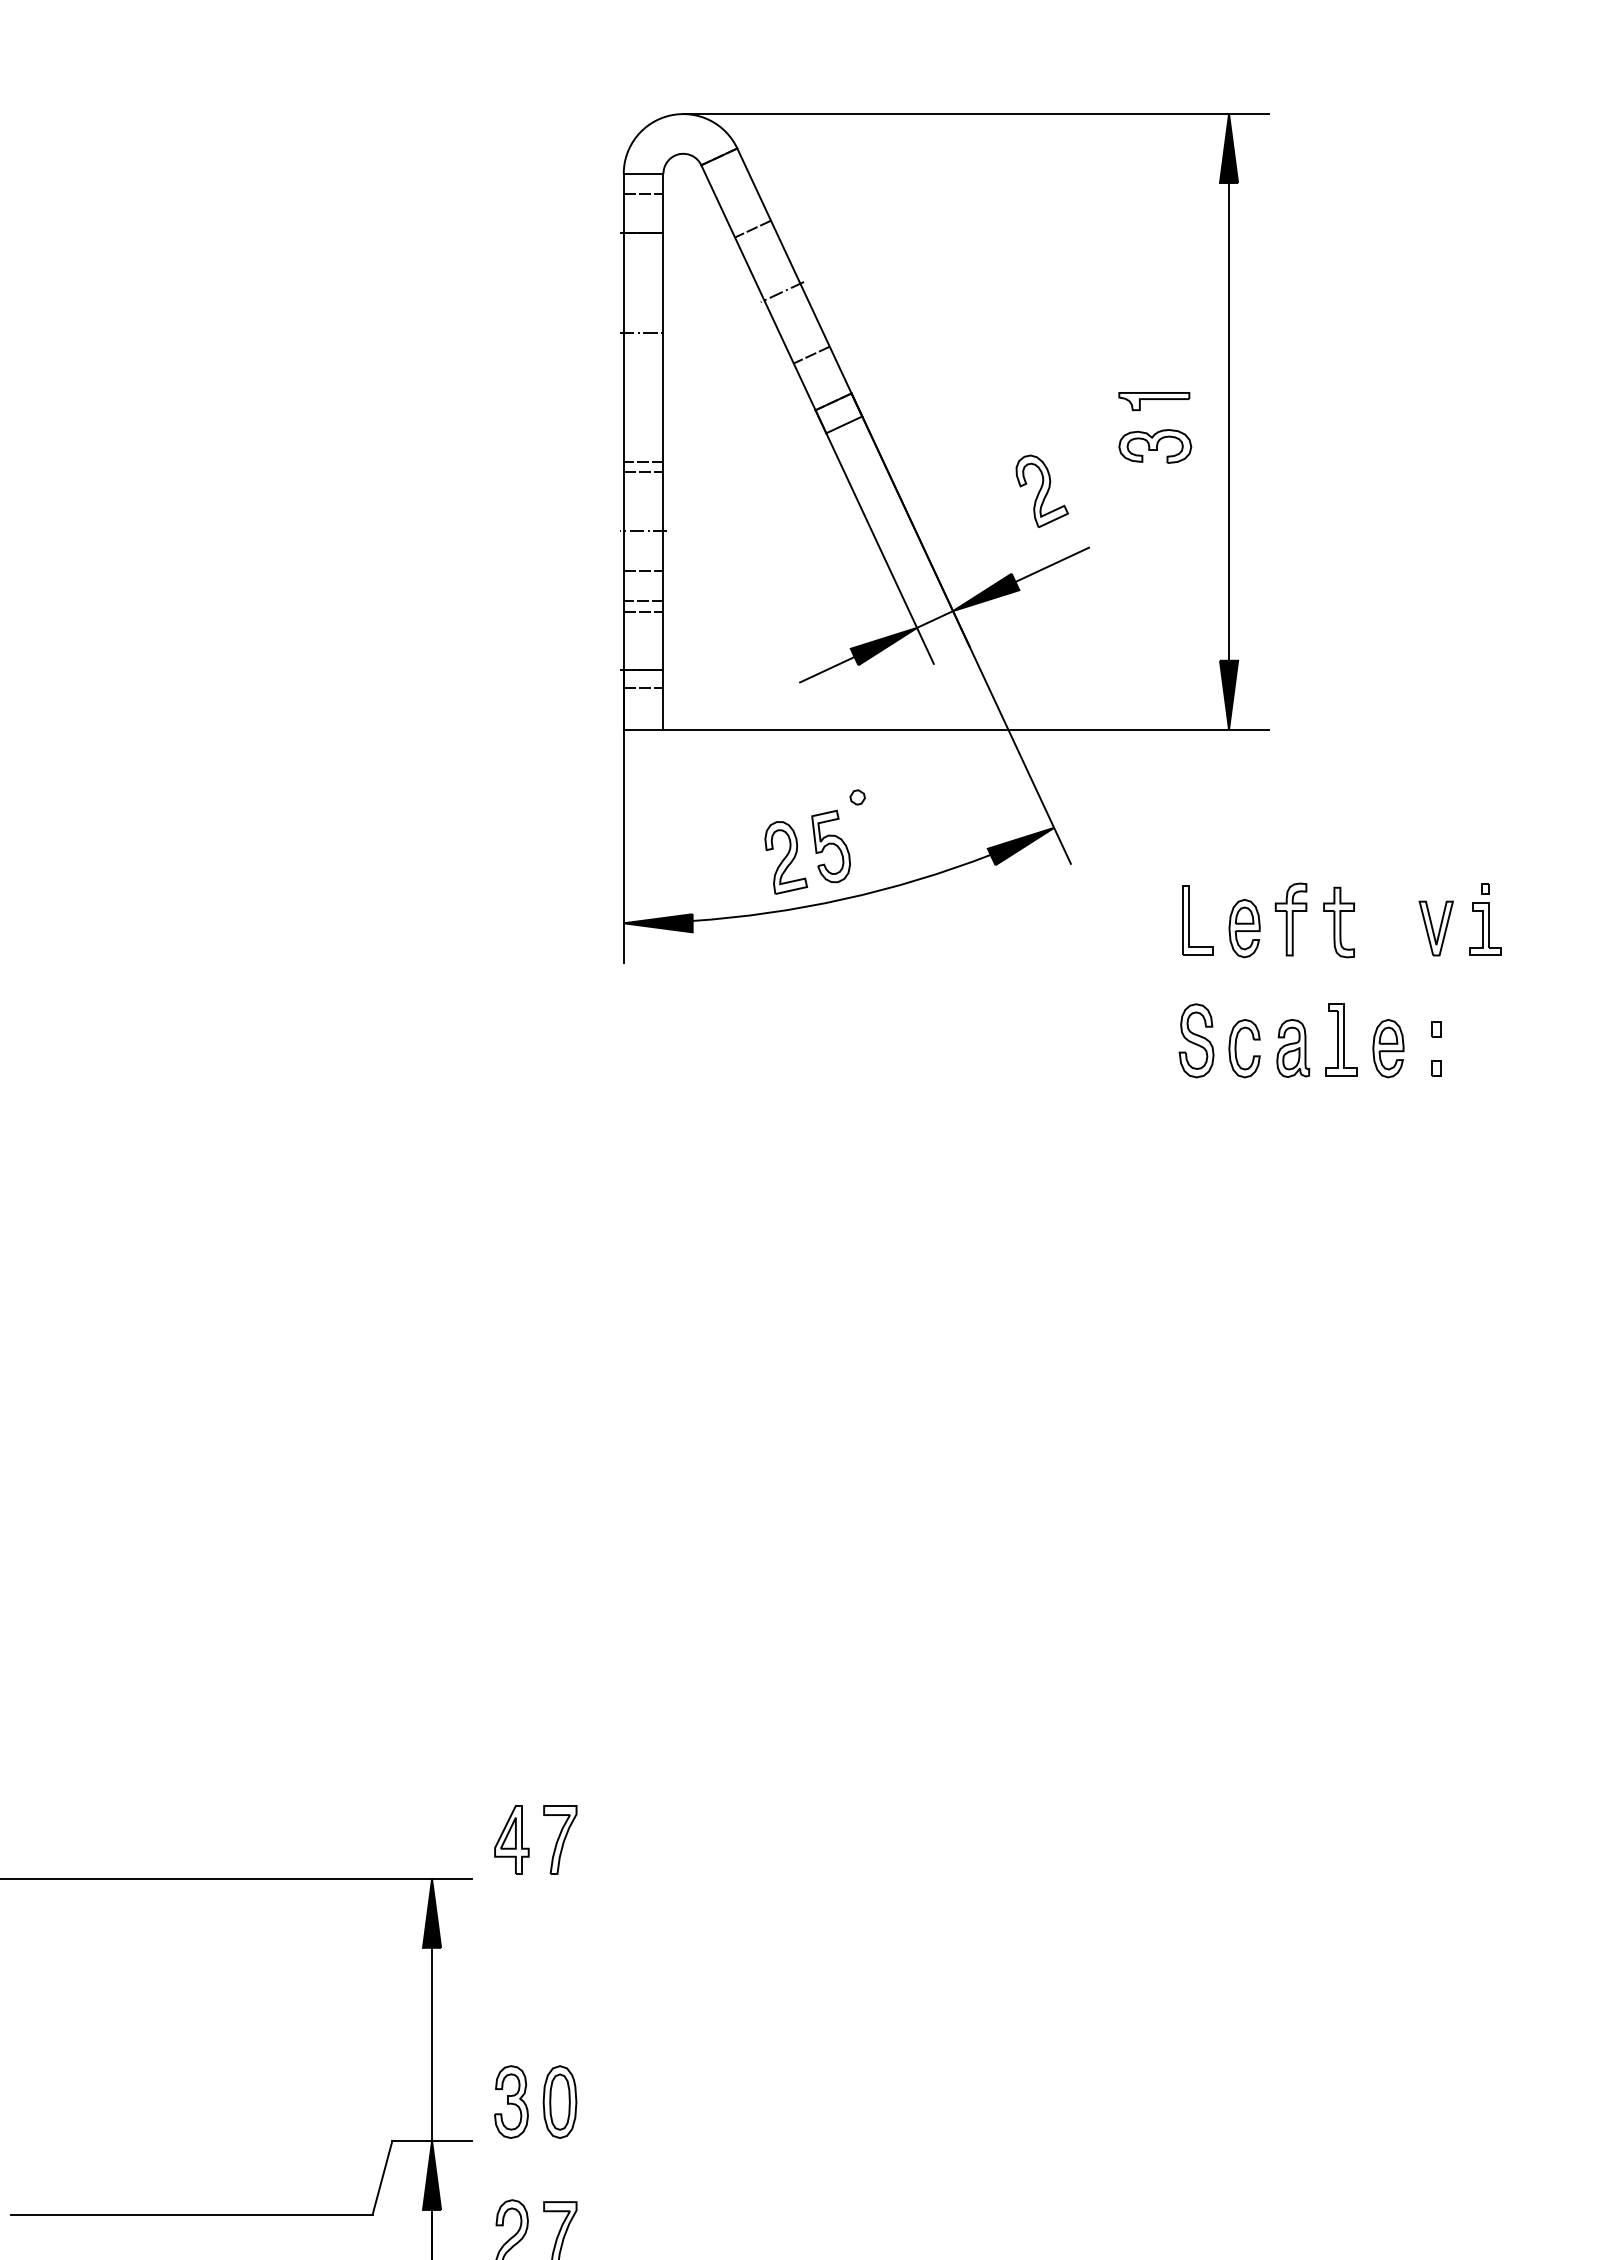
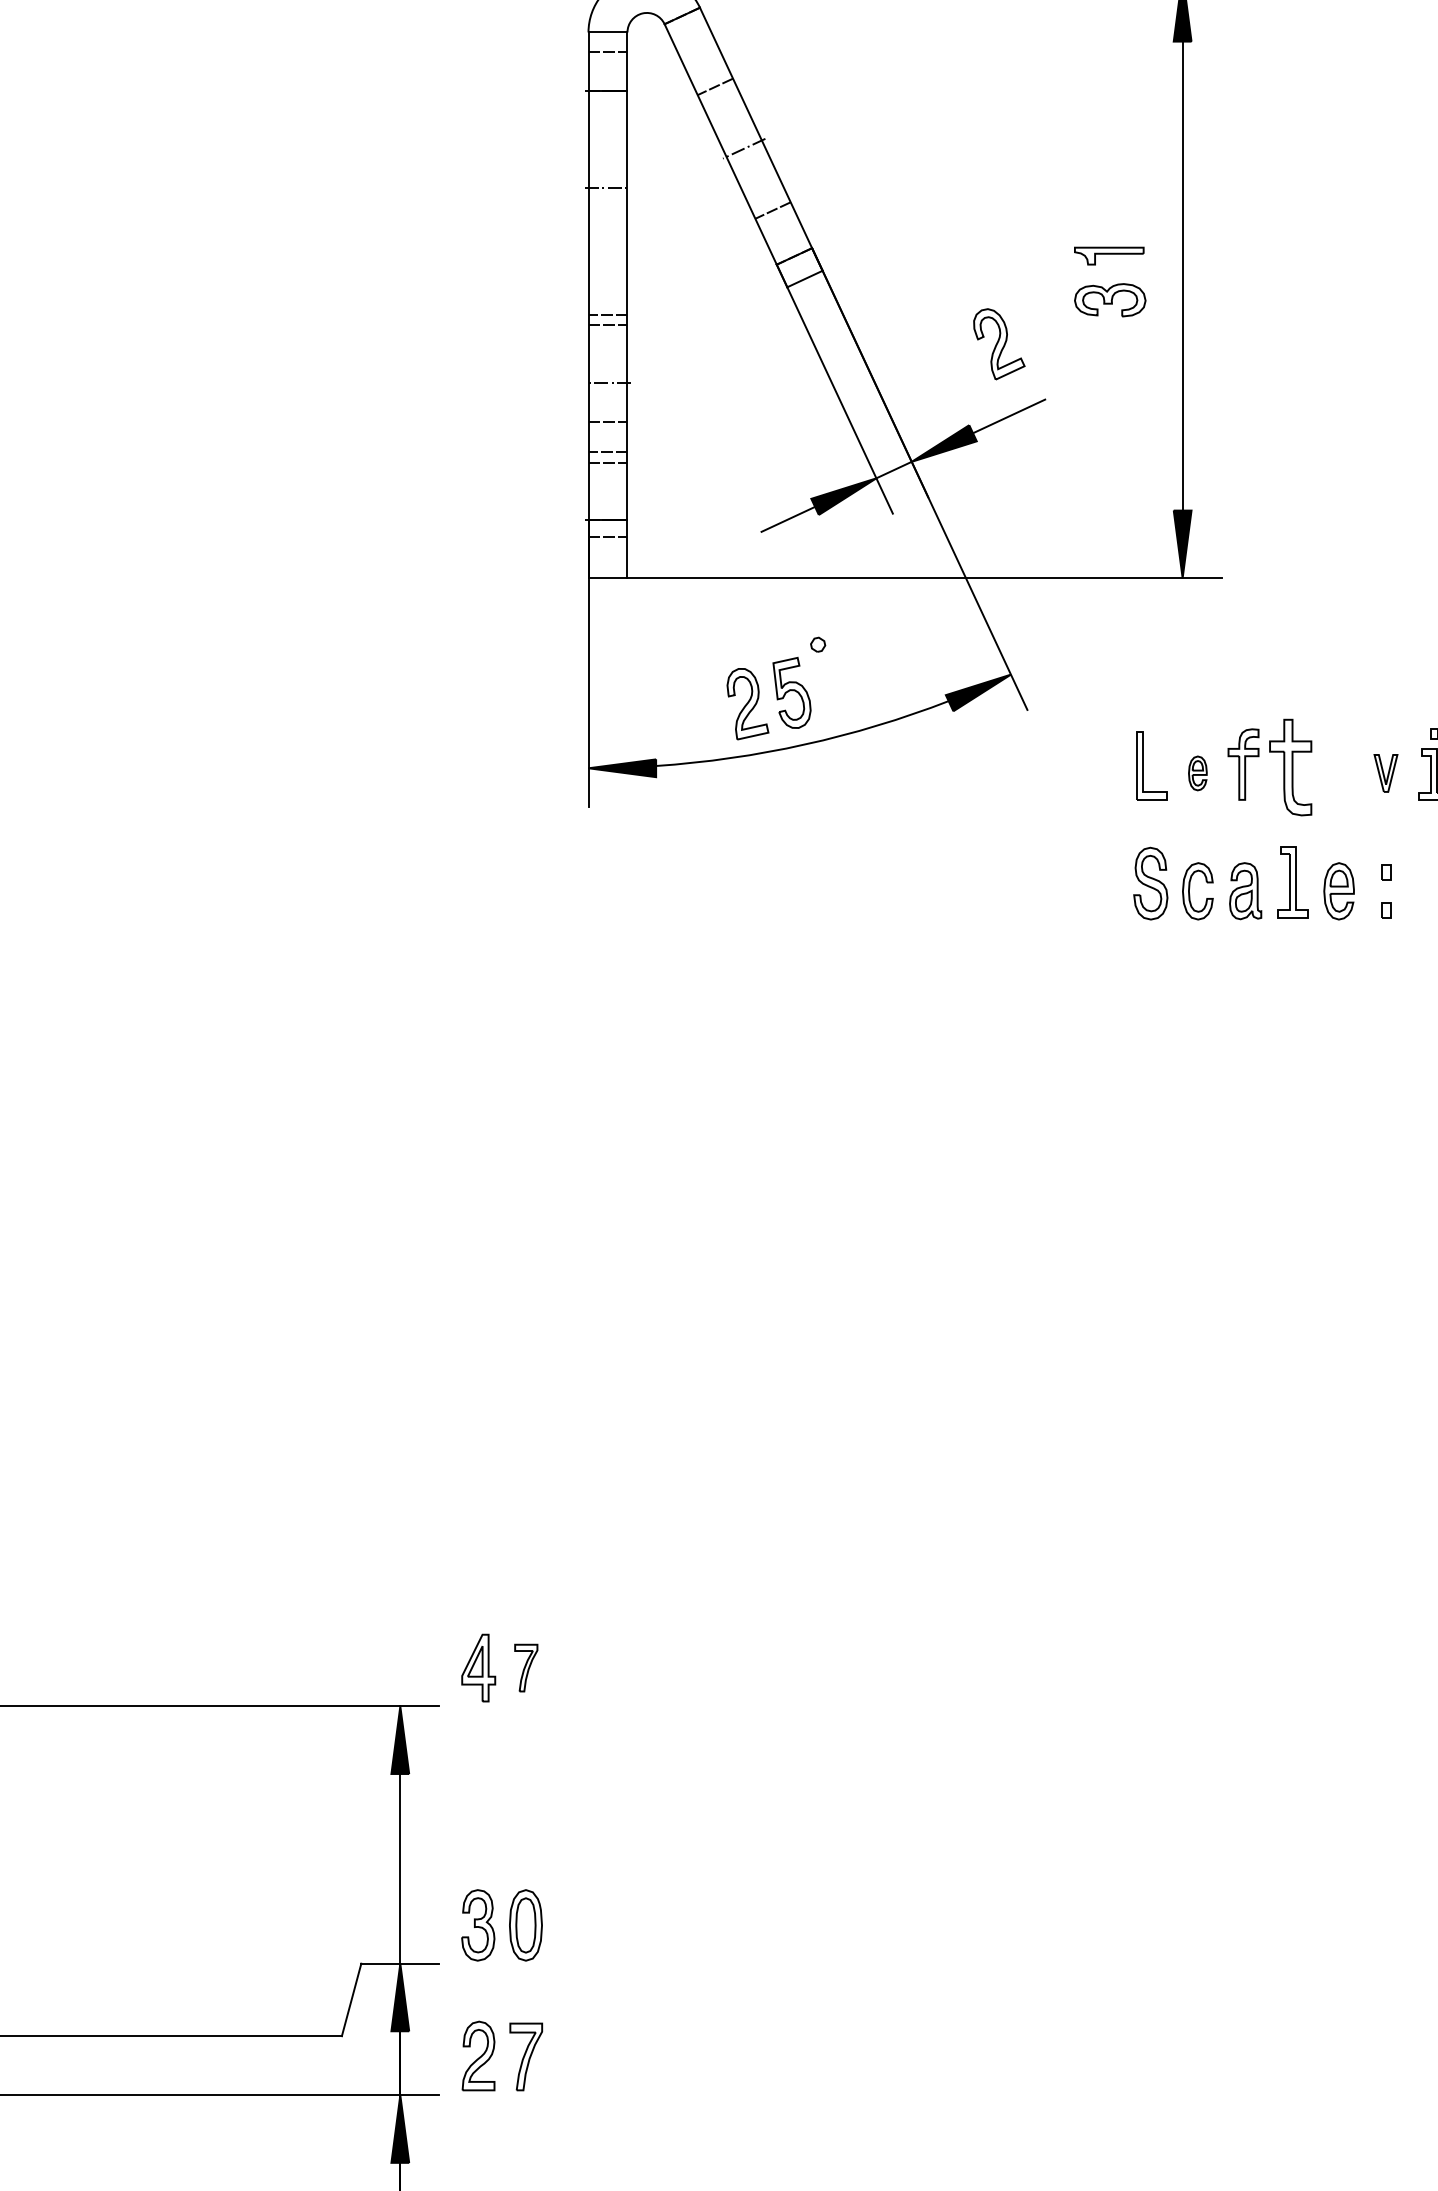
part: (1338, 922) -> (1290, 767), size x1.4
part: (1244, 928) -> (1197, 773), size x0.6
part: (1435, 928) -> (1385, 773), size x0.7
part: (560, 1839) -> (526, 1667), size x0.7

